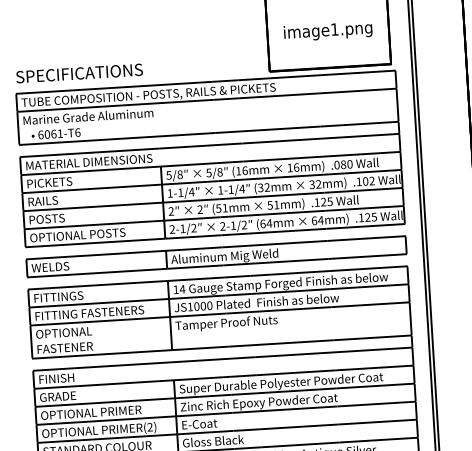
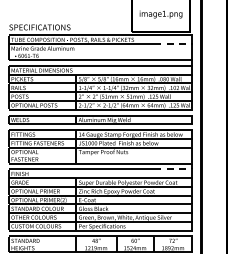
line: (359, 91) -> (174, 44), solid -> dashed
line: (375, 349) -> (174, 169), solid -> dashed

